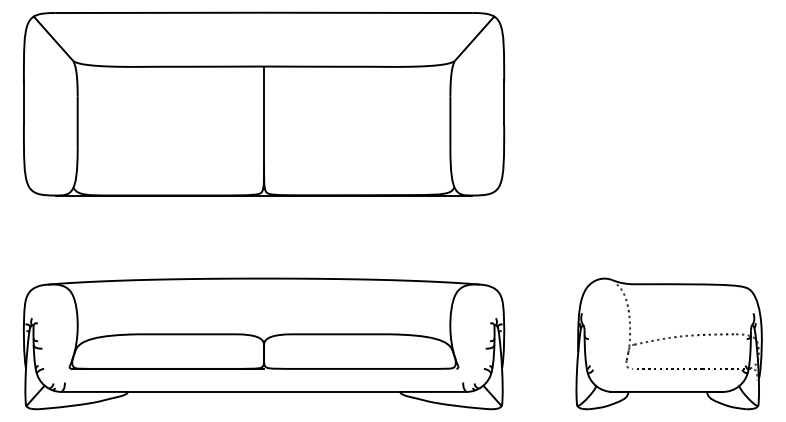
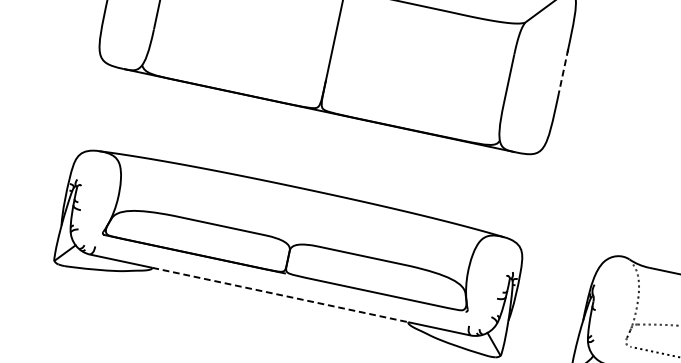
line: (504, 102) -> (563, 71), solid -> dashed
line: (264, 391) -> (280, 294), solid -> dashed

